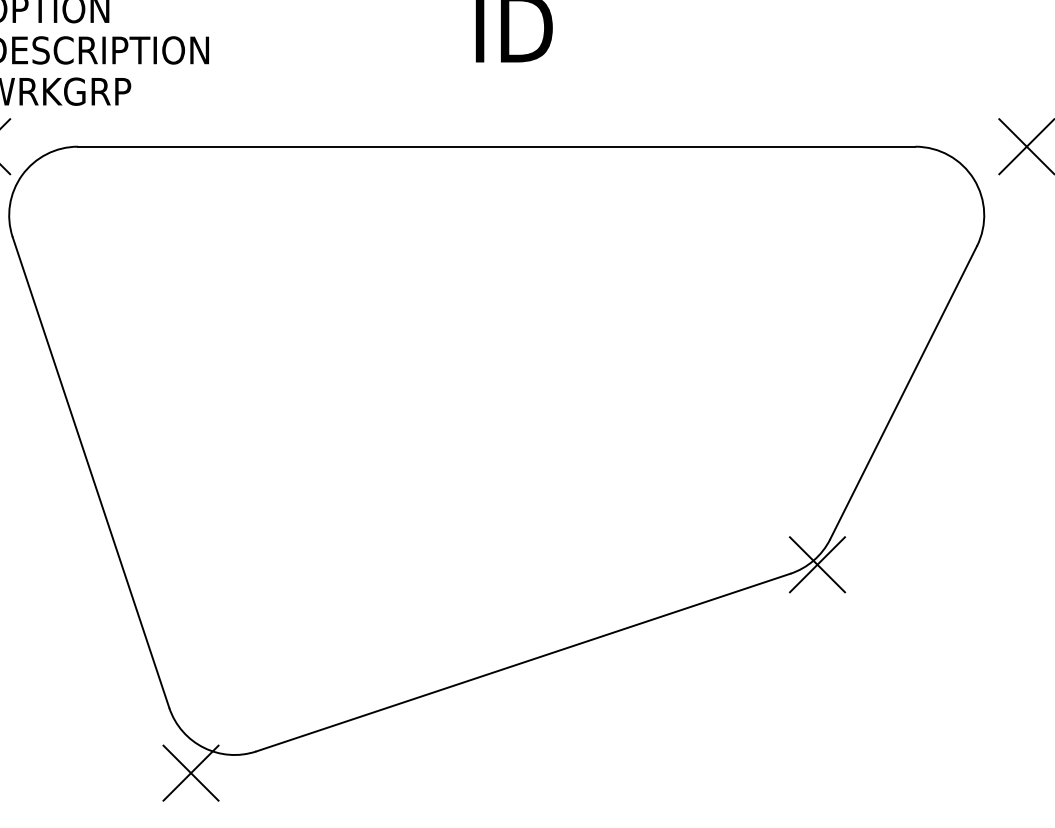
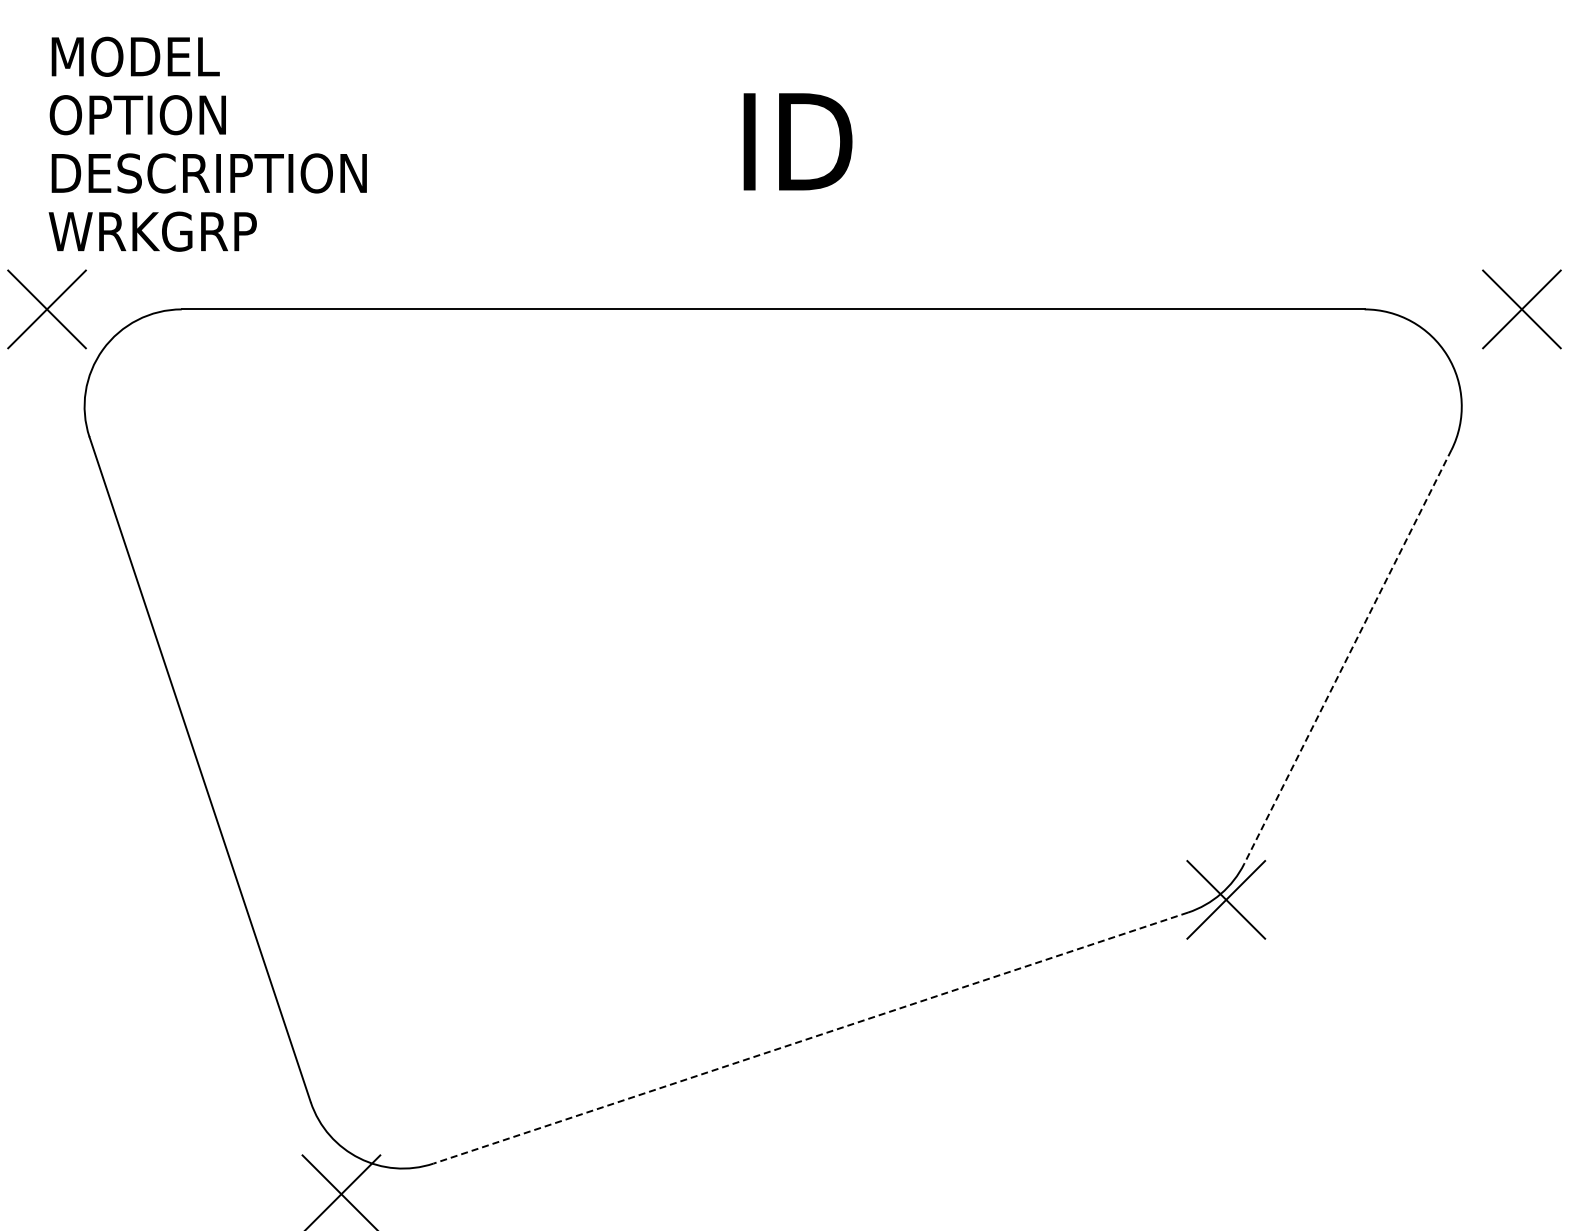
line: (903, 393) -> (1347, 657), solid -> dashed
line: (523, 662) -> (810, 1038), solid -> dashed

